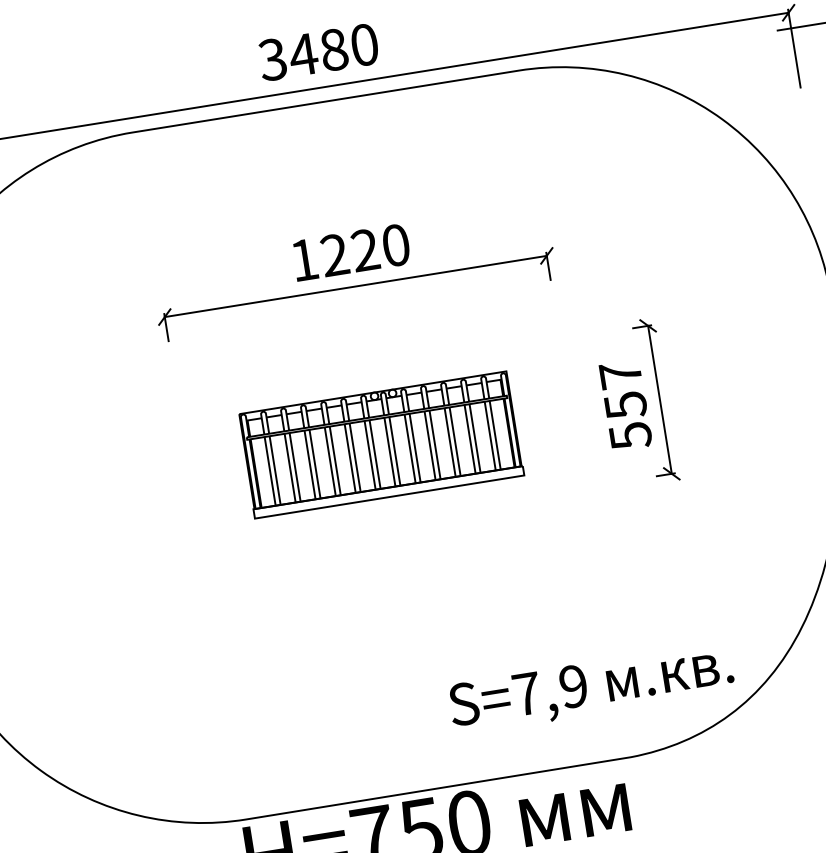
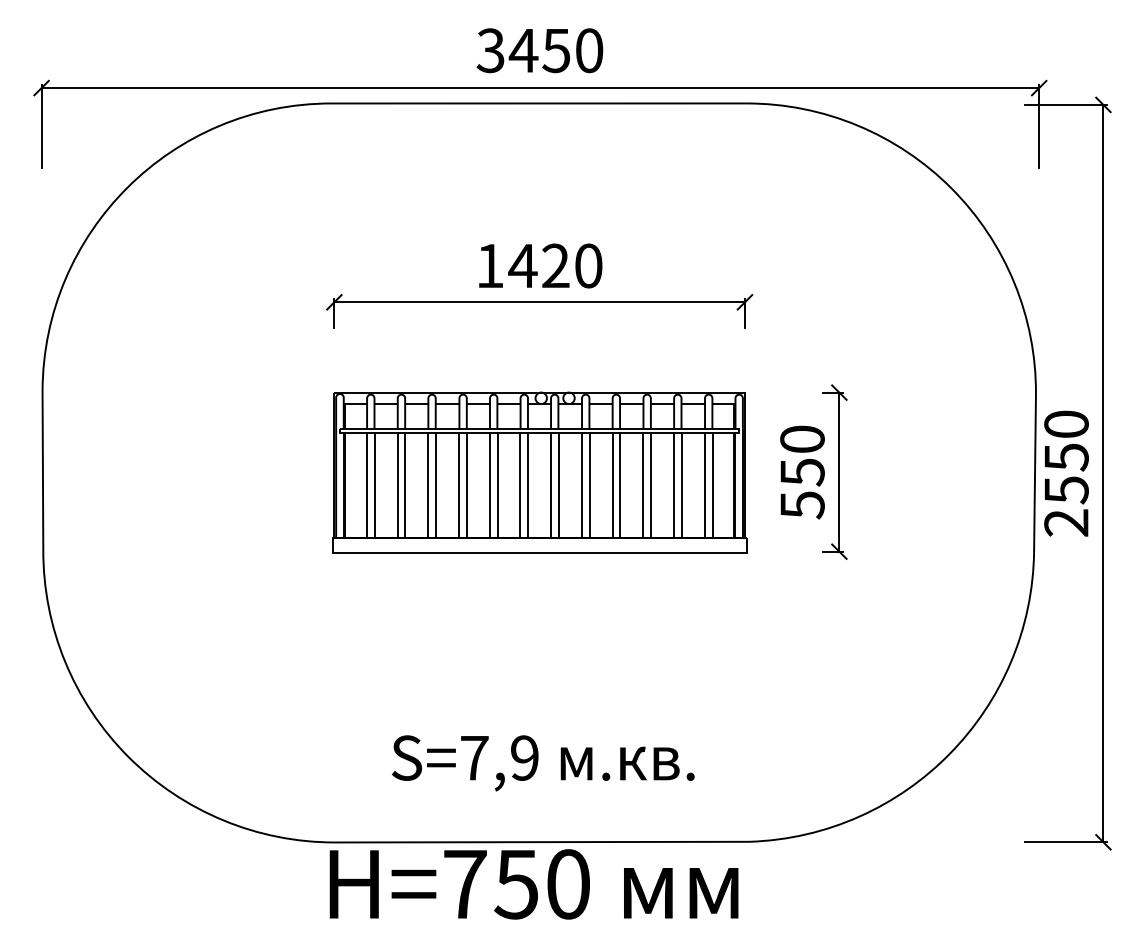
text: (333, 49) -> (556, 50), 3480 -> 3450
text: (334, 254) -> (522, 265), 1220 -> 1420
text: (620, 374) -> (802, 438), 557 -> 550
part: (381, 444) -> (539, 472), size x1.43
text: (591, 688) -> (543, 763), moved

